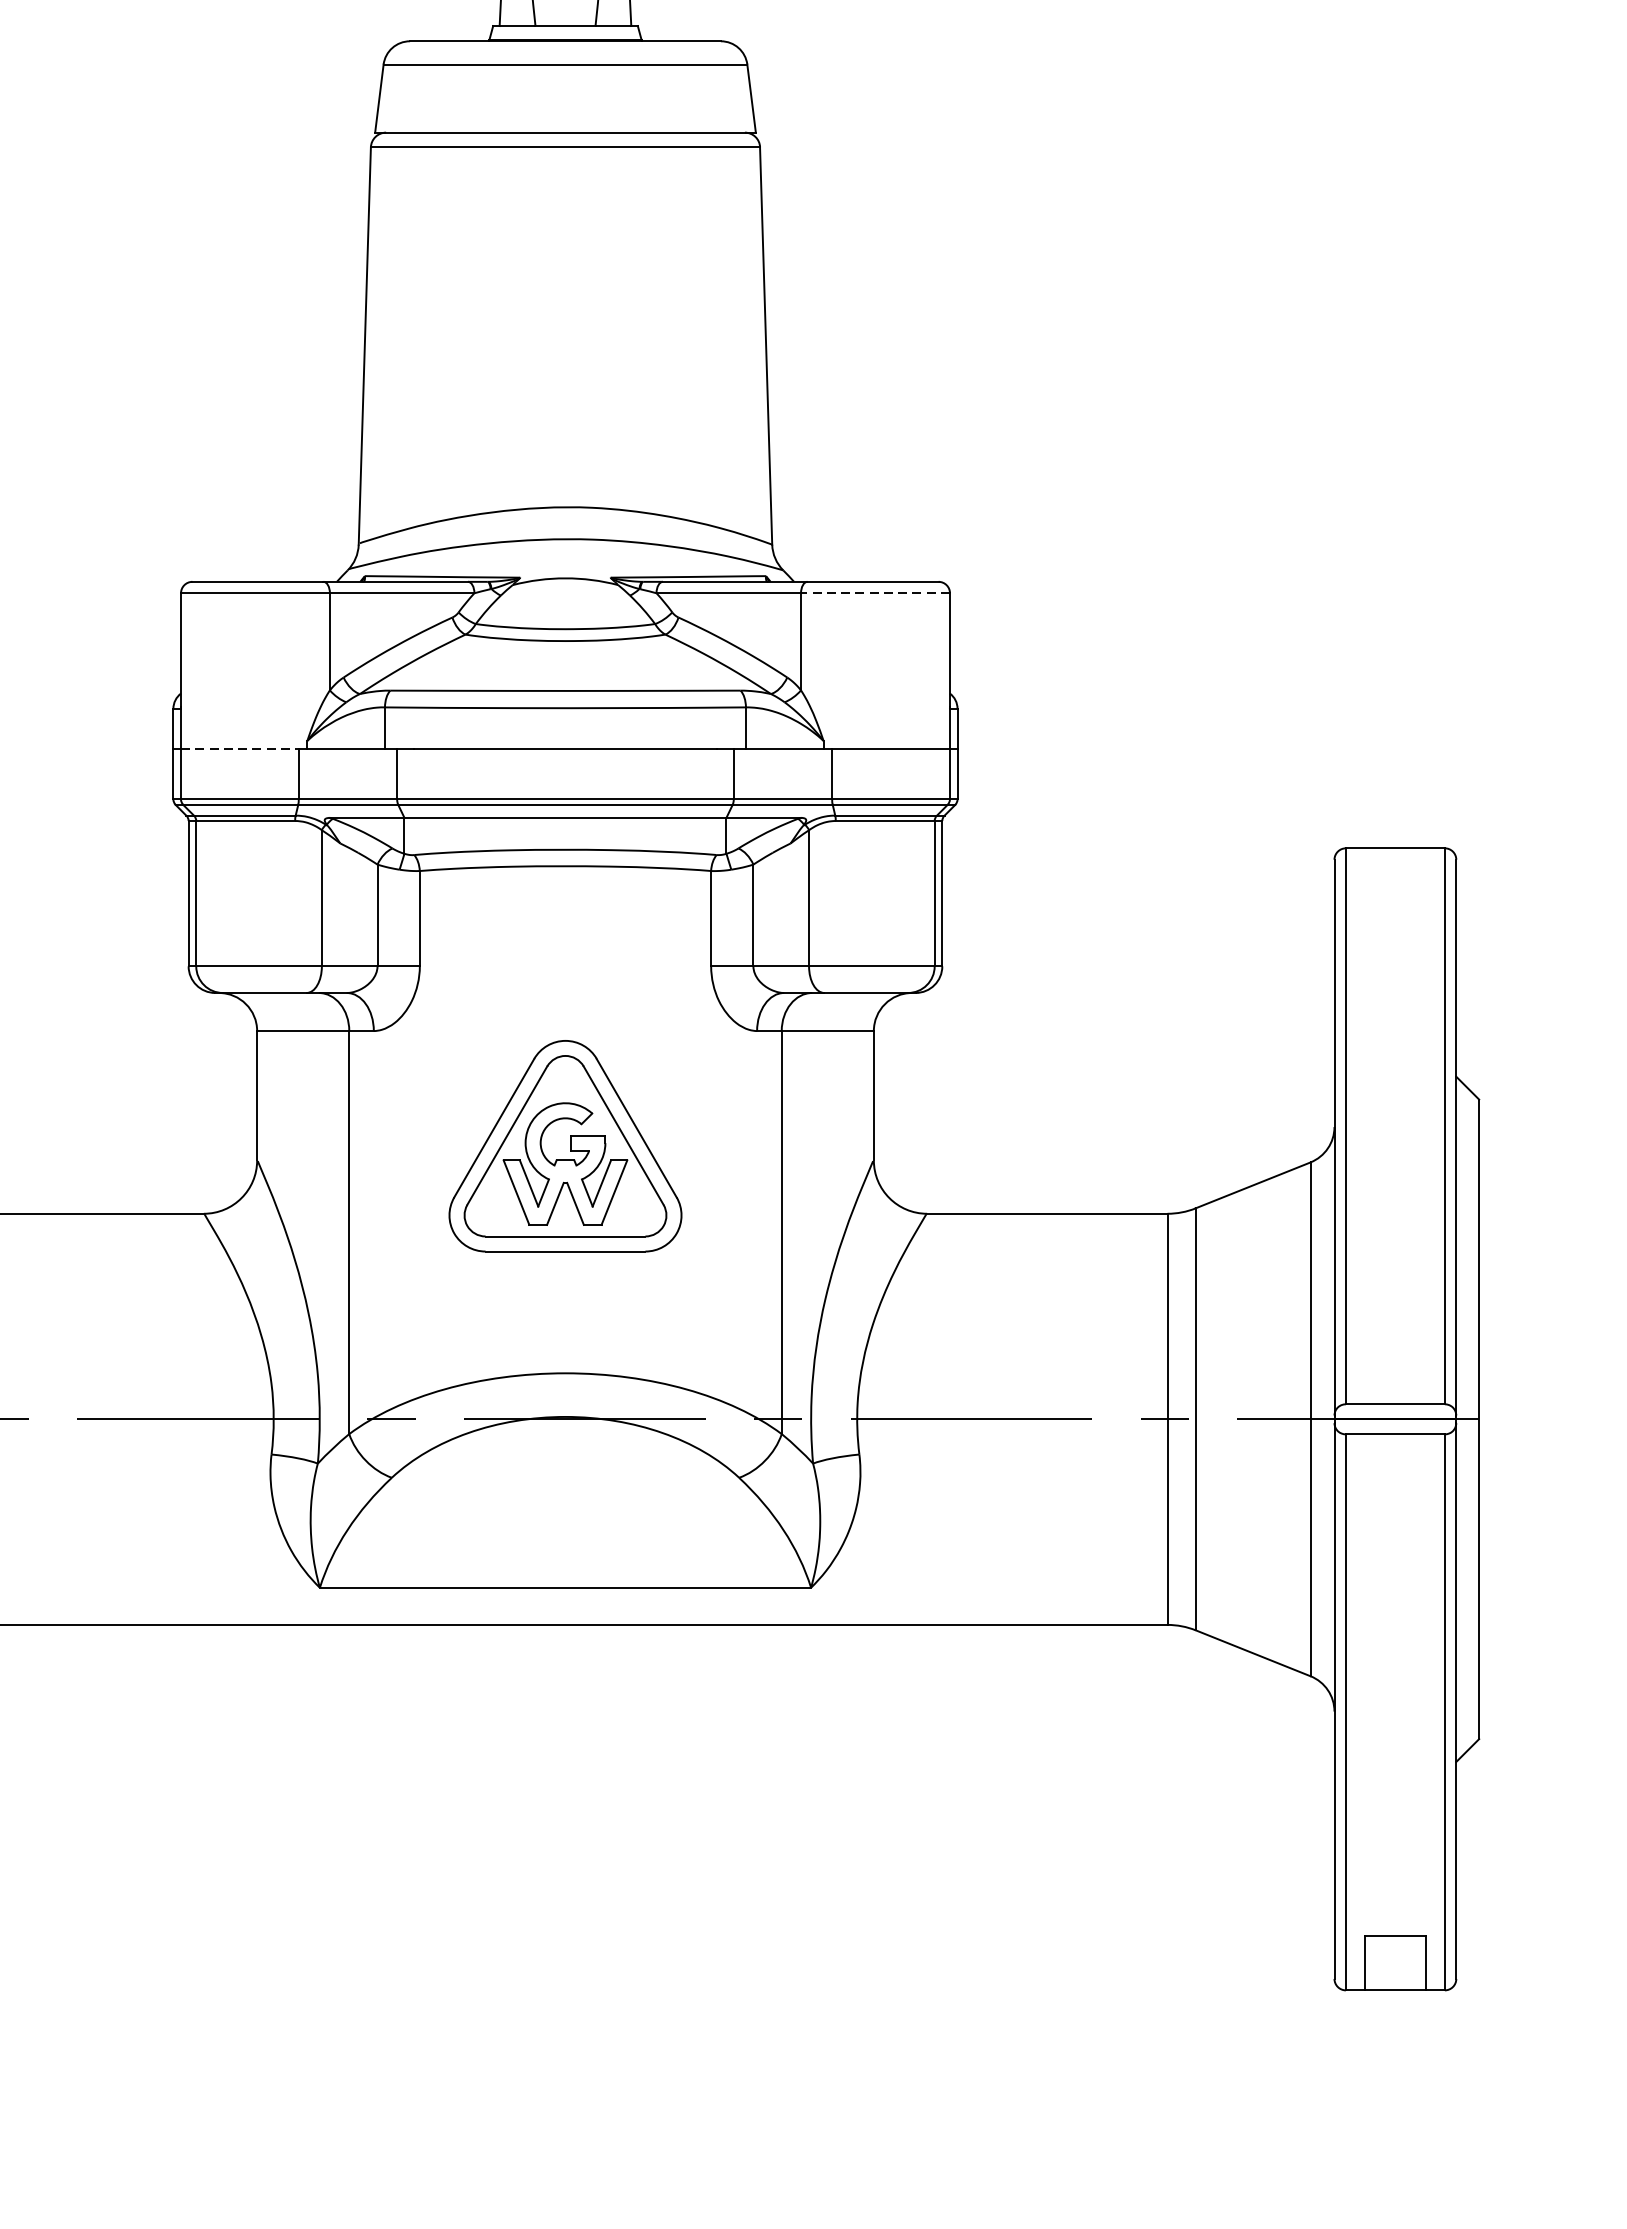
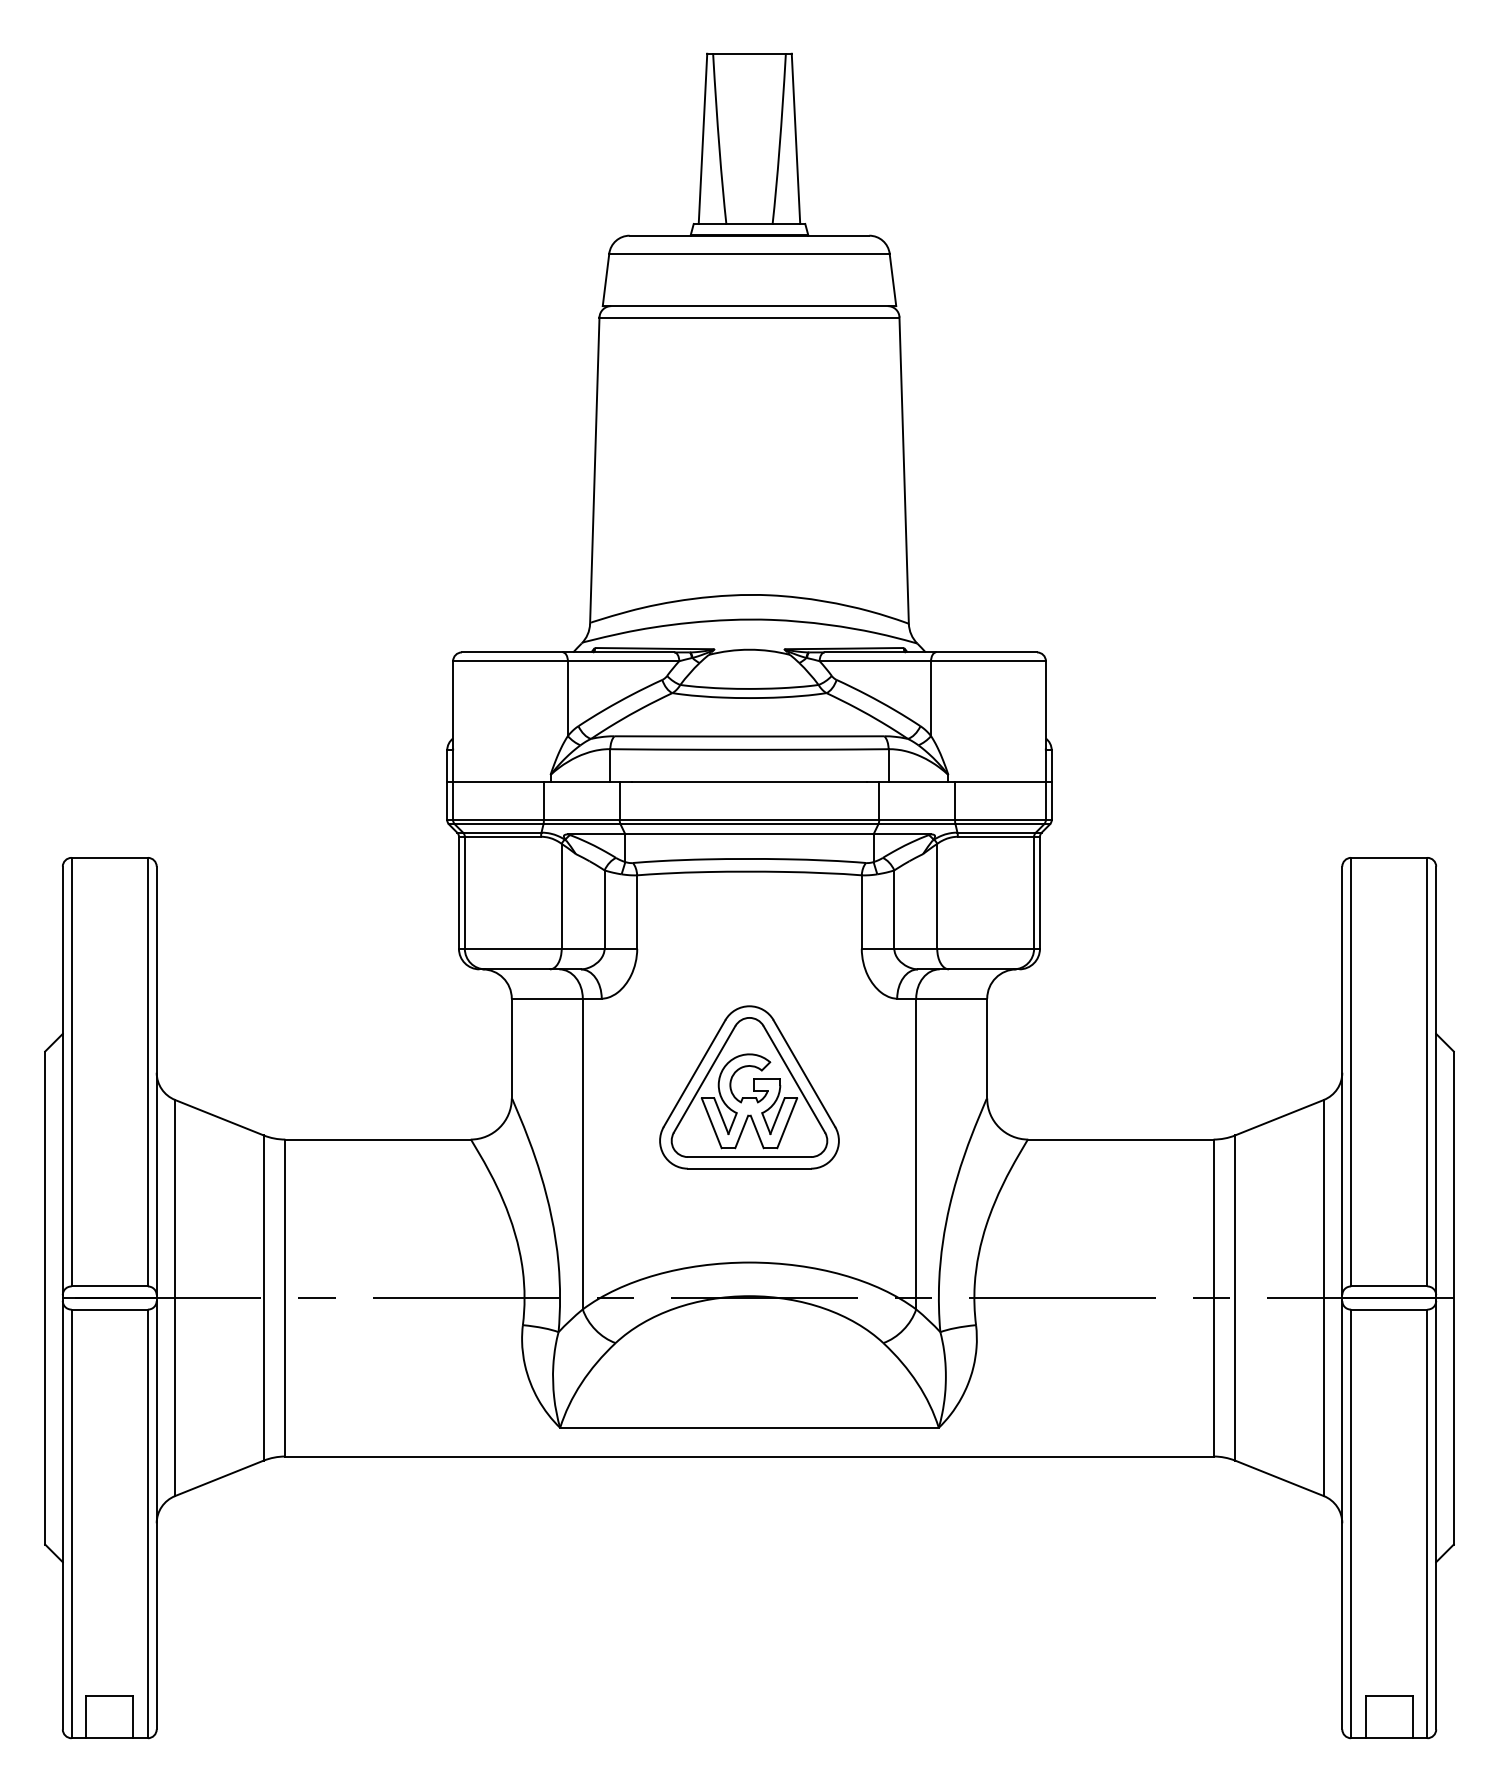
line: (875, 593) -> (988, 661), dashed -> solid
line: (241, 749) -> (499, 781), dashed -> solid

